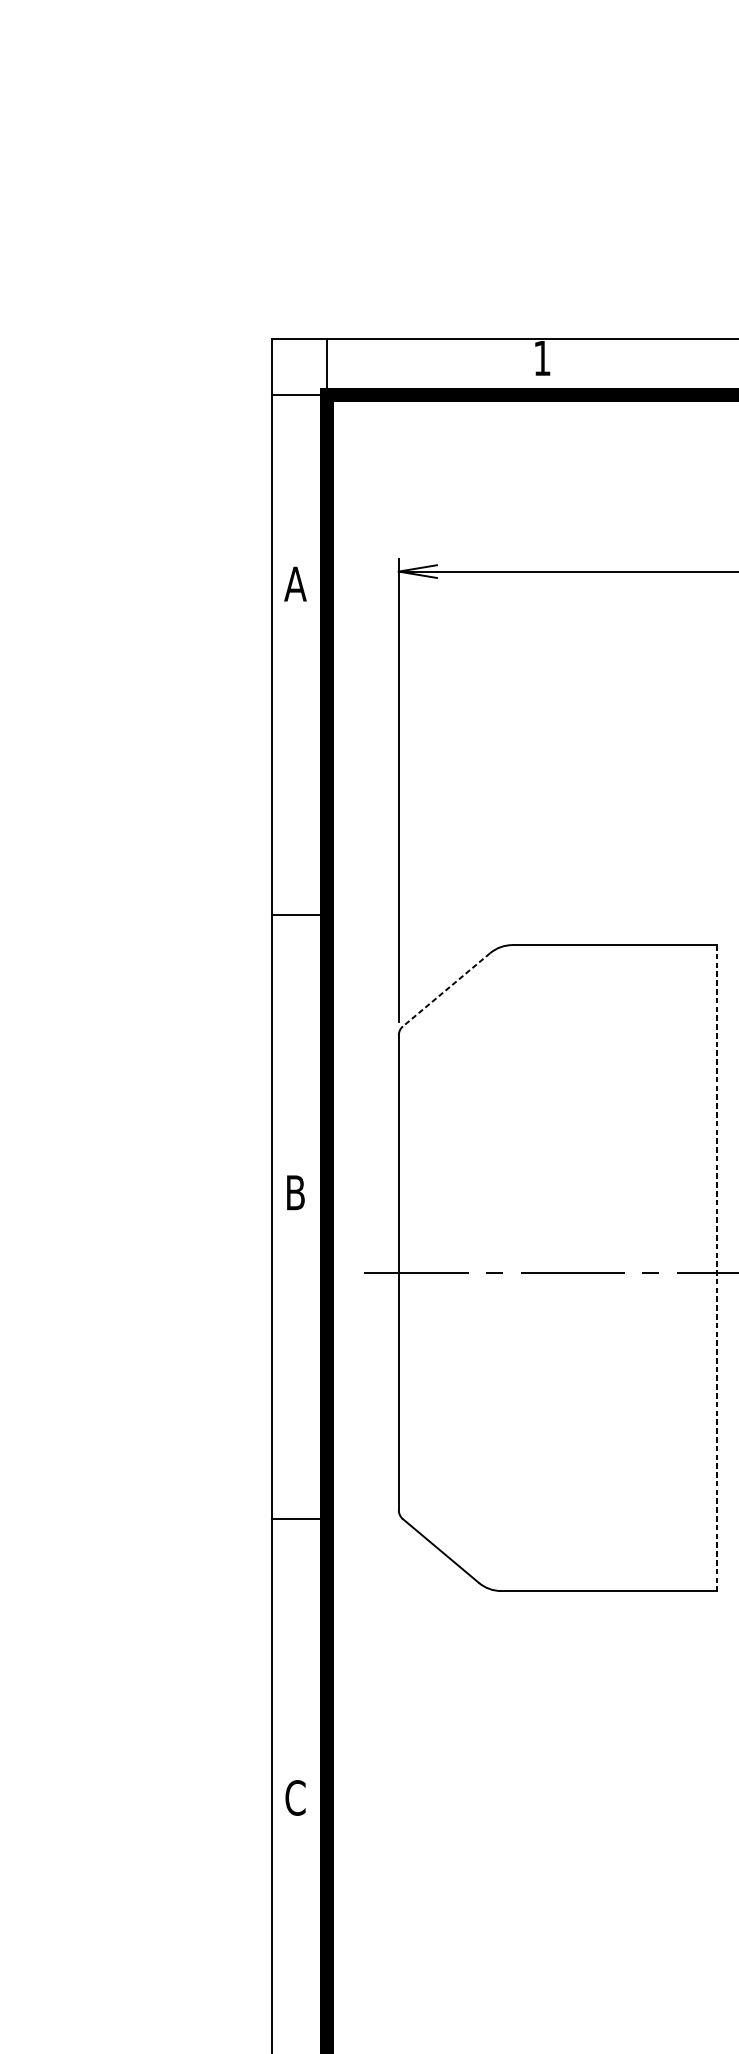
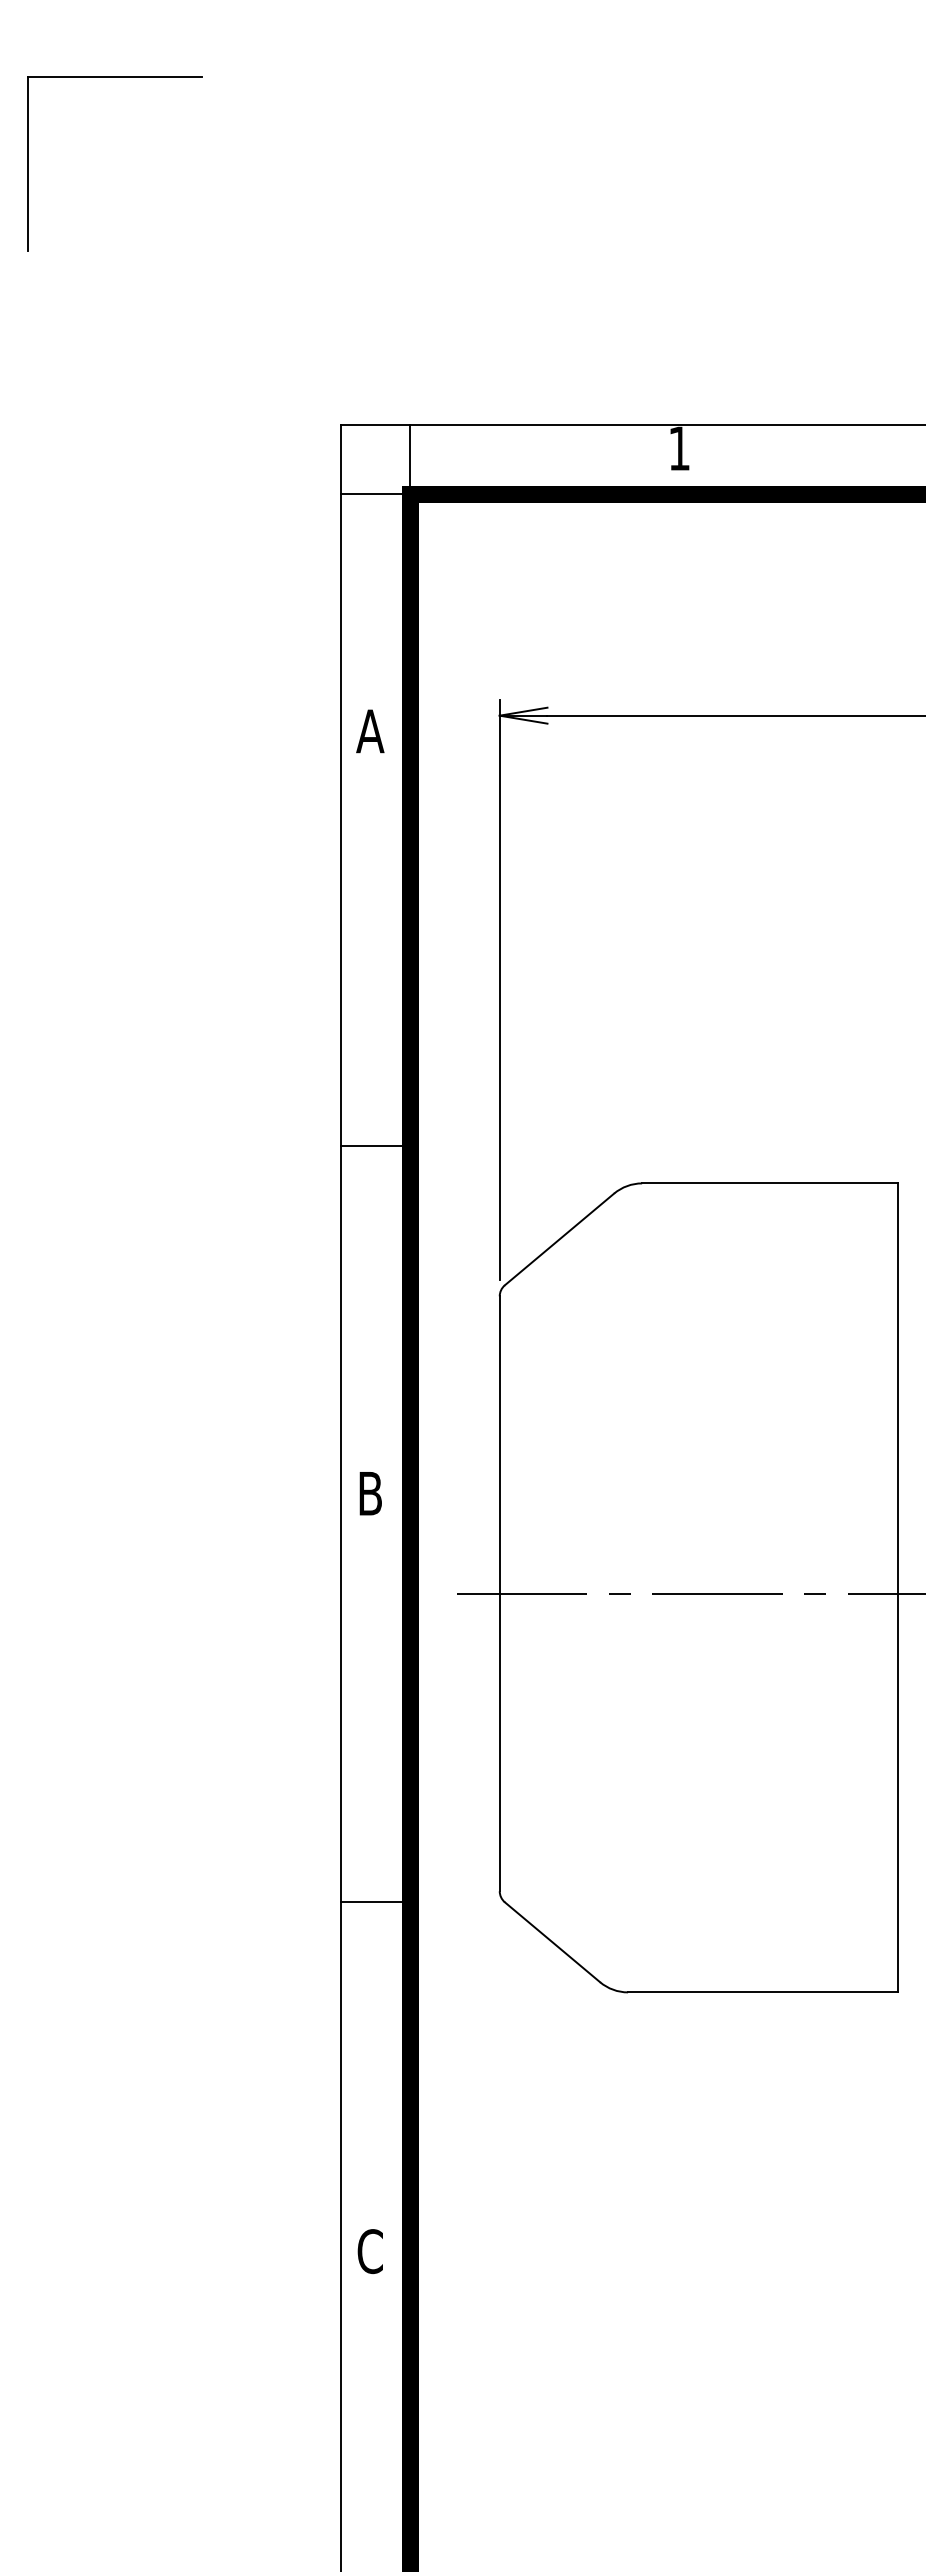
part: (91, 62) -> (114, 77), added
line: (446, 989) -> (559, 1239), dashed -> solid
line: (717, 1268) -> (898, 1588), dashed -> solid

